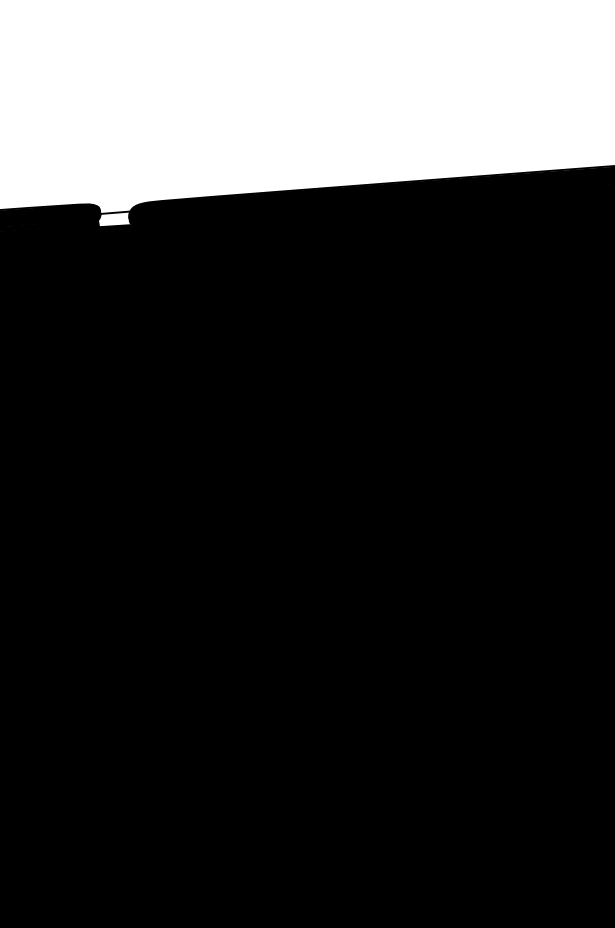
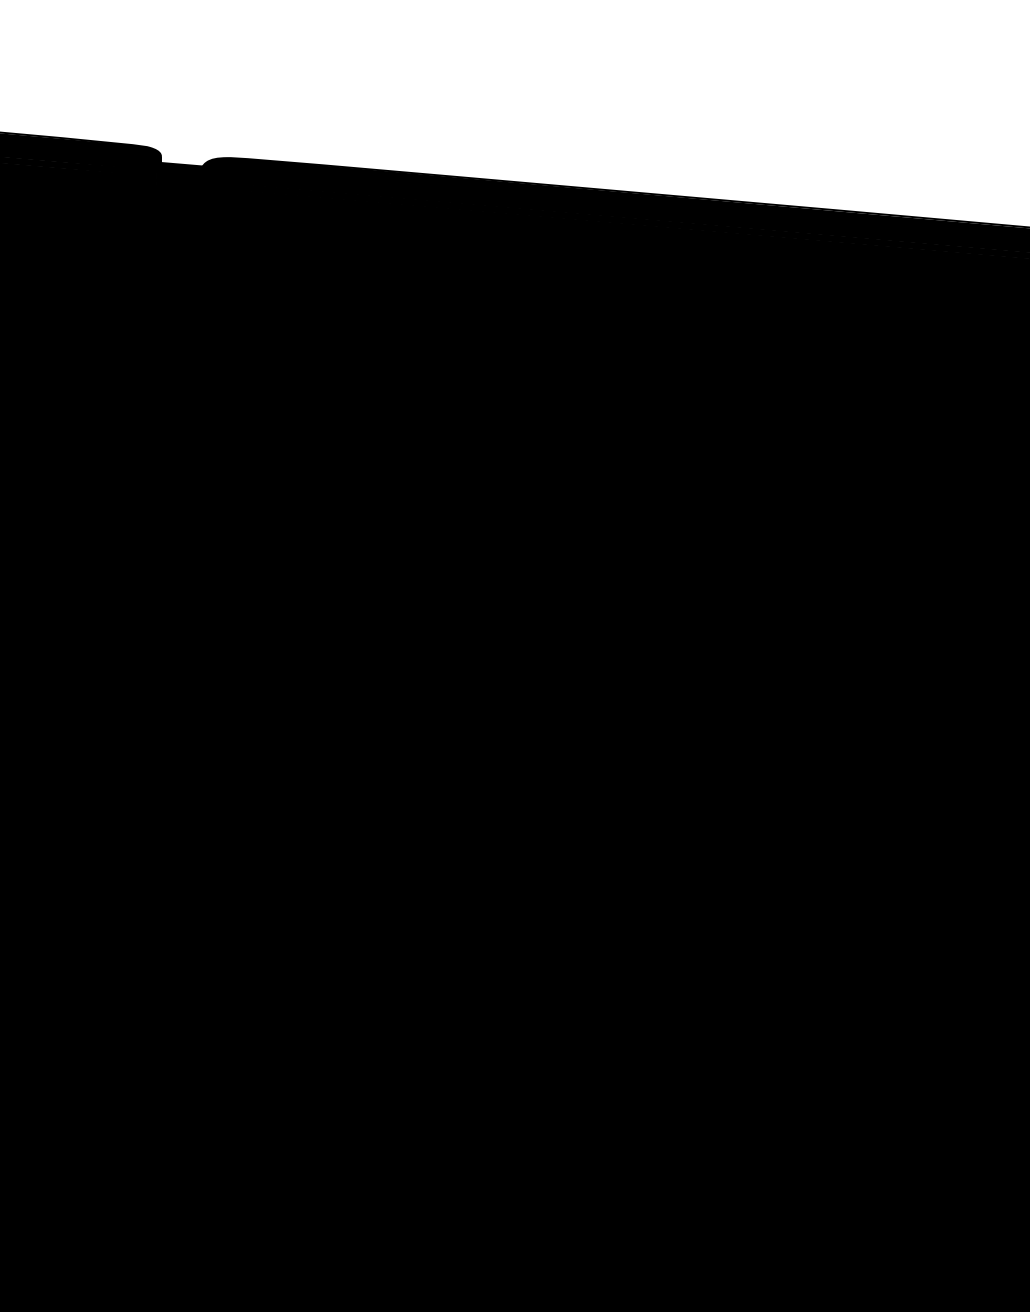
fill: (115, 219) -> (180, 173), added

